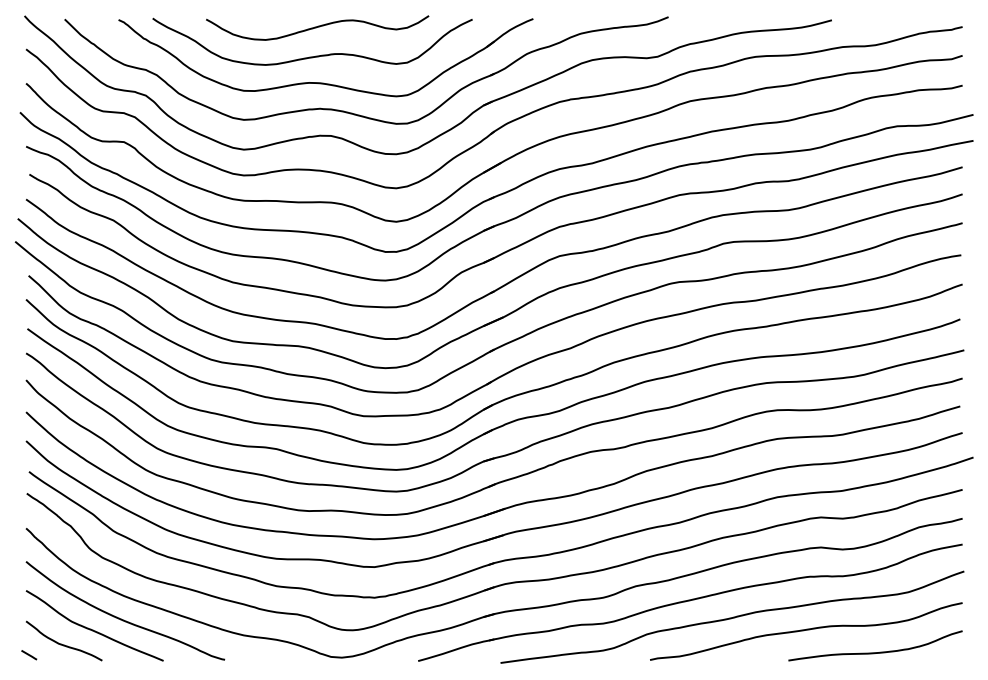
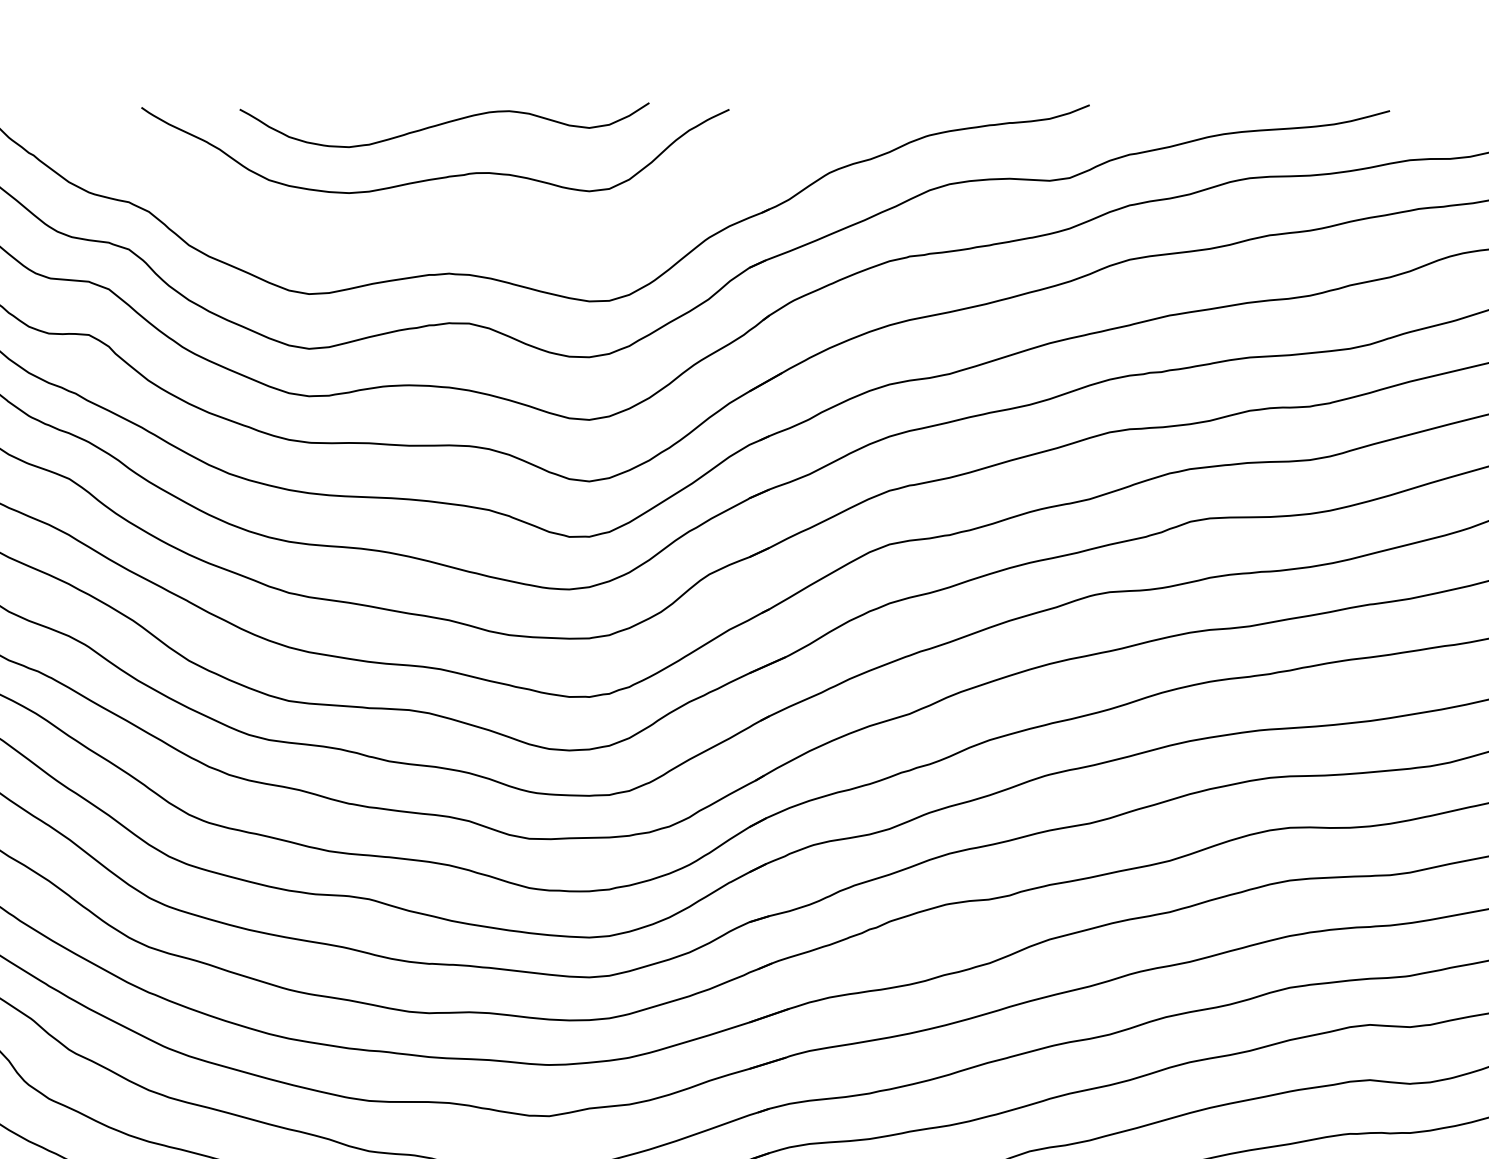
part: (323, 82) -> (455, 225), removed

